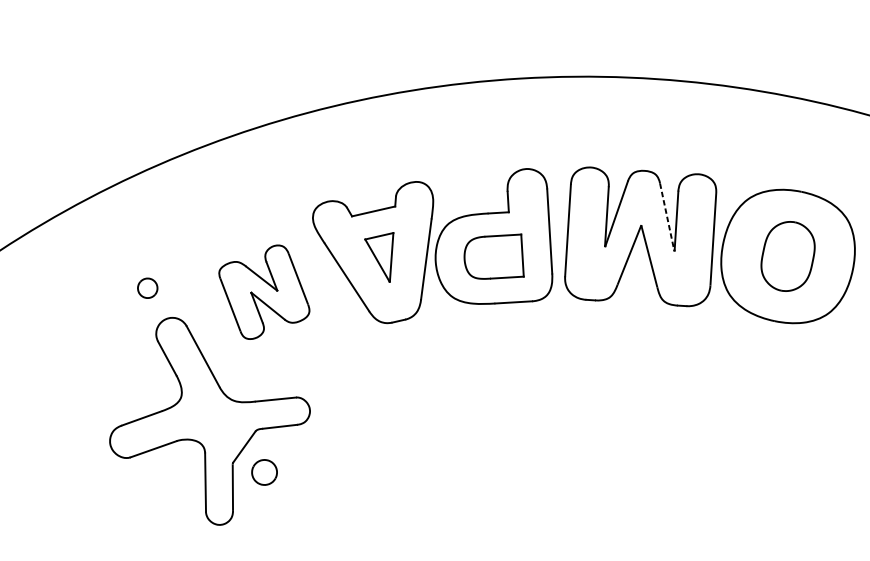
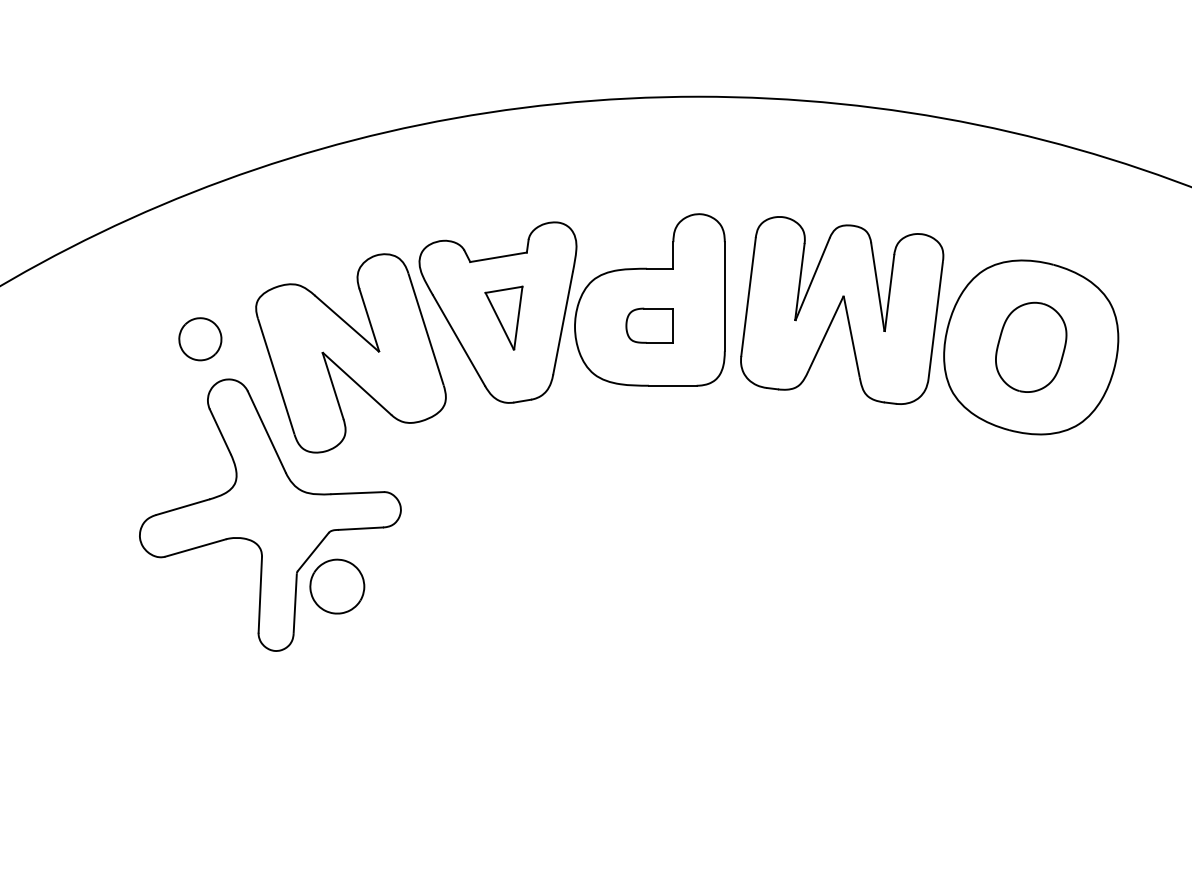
line: (666, 217) -> (877, 287), dashed -> solid
part: (493, 257) -> (649, 325), size x0.62
part: (147, 288) -> (200, 339), size x1.67
part: (263, 292) -> (350, 353), size x1.67
part: (264, 472) -> (337, 586), size x1.67

